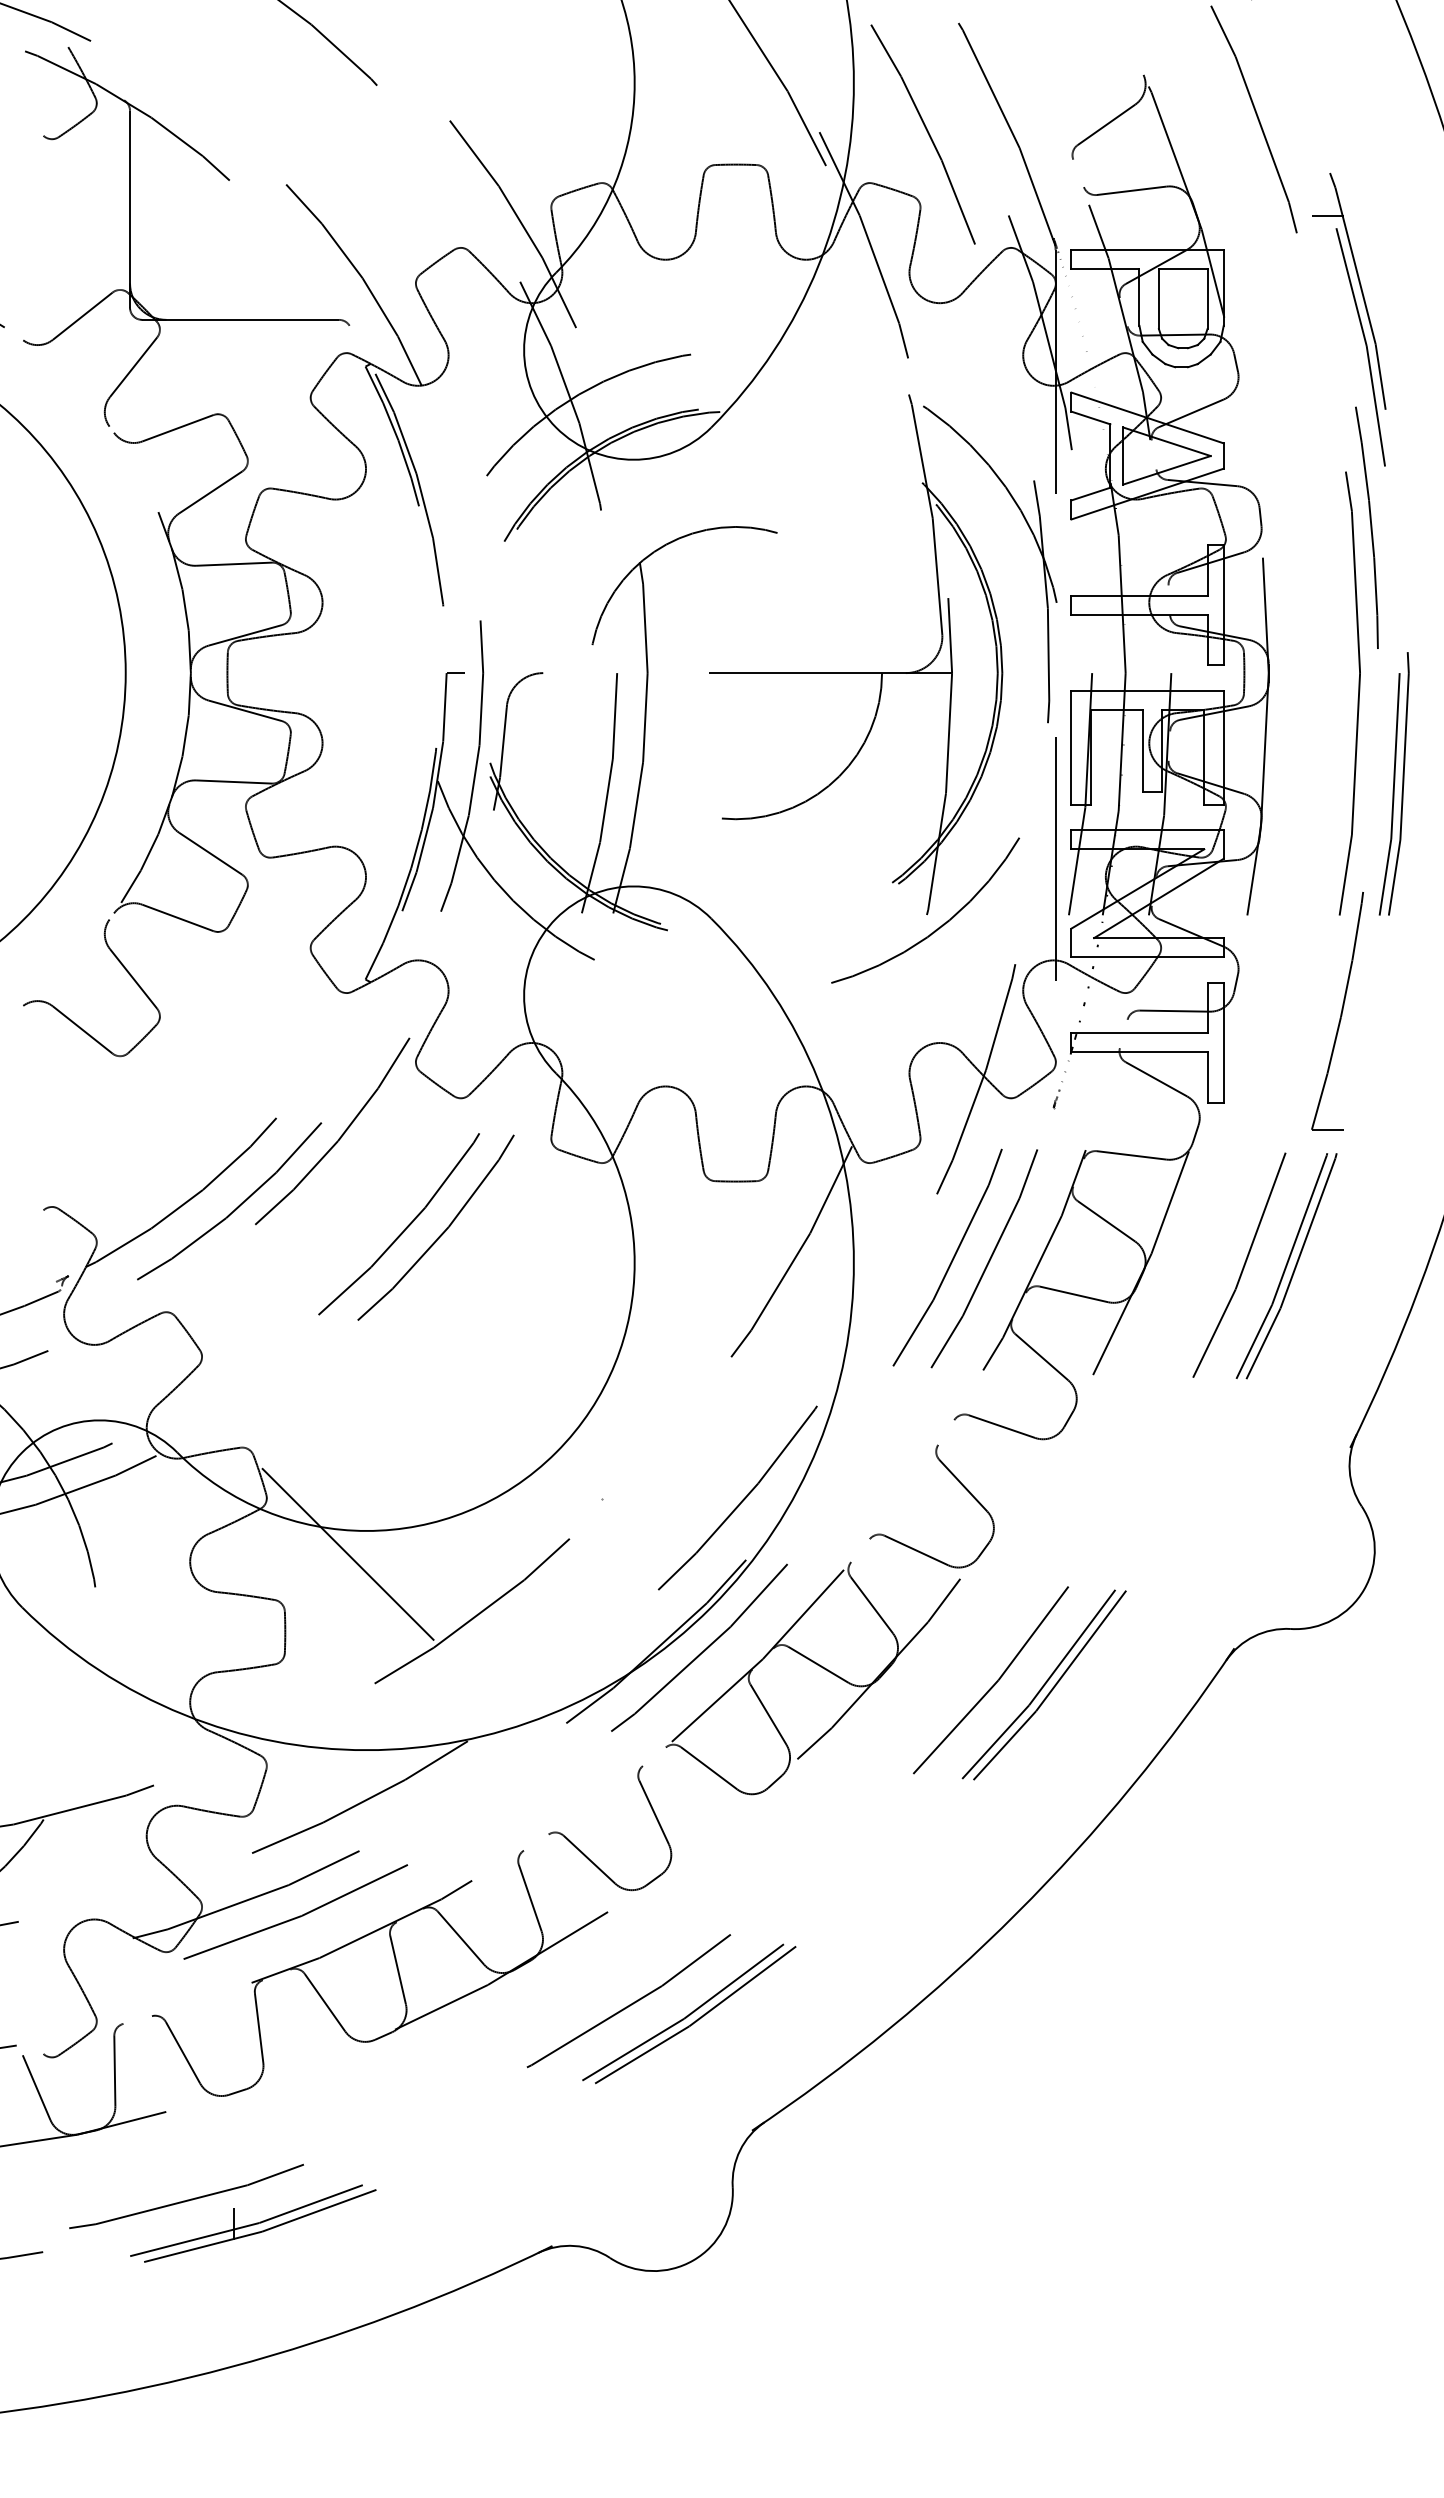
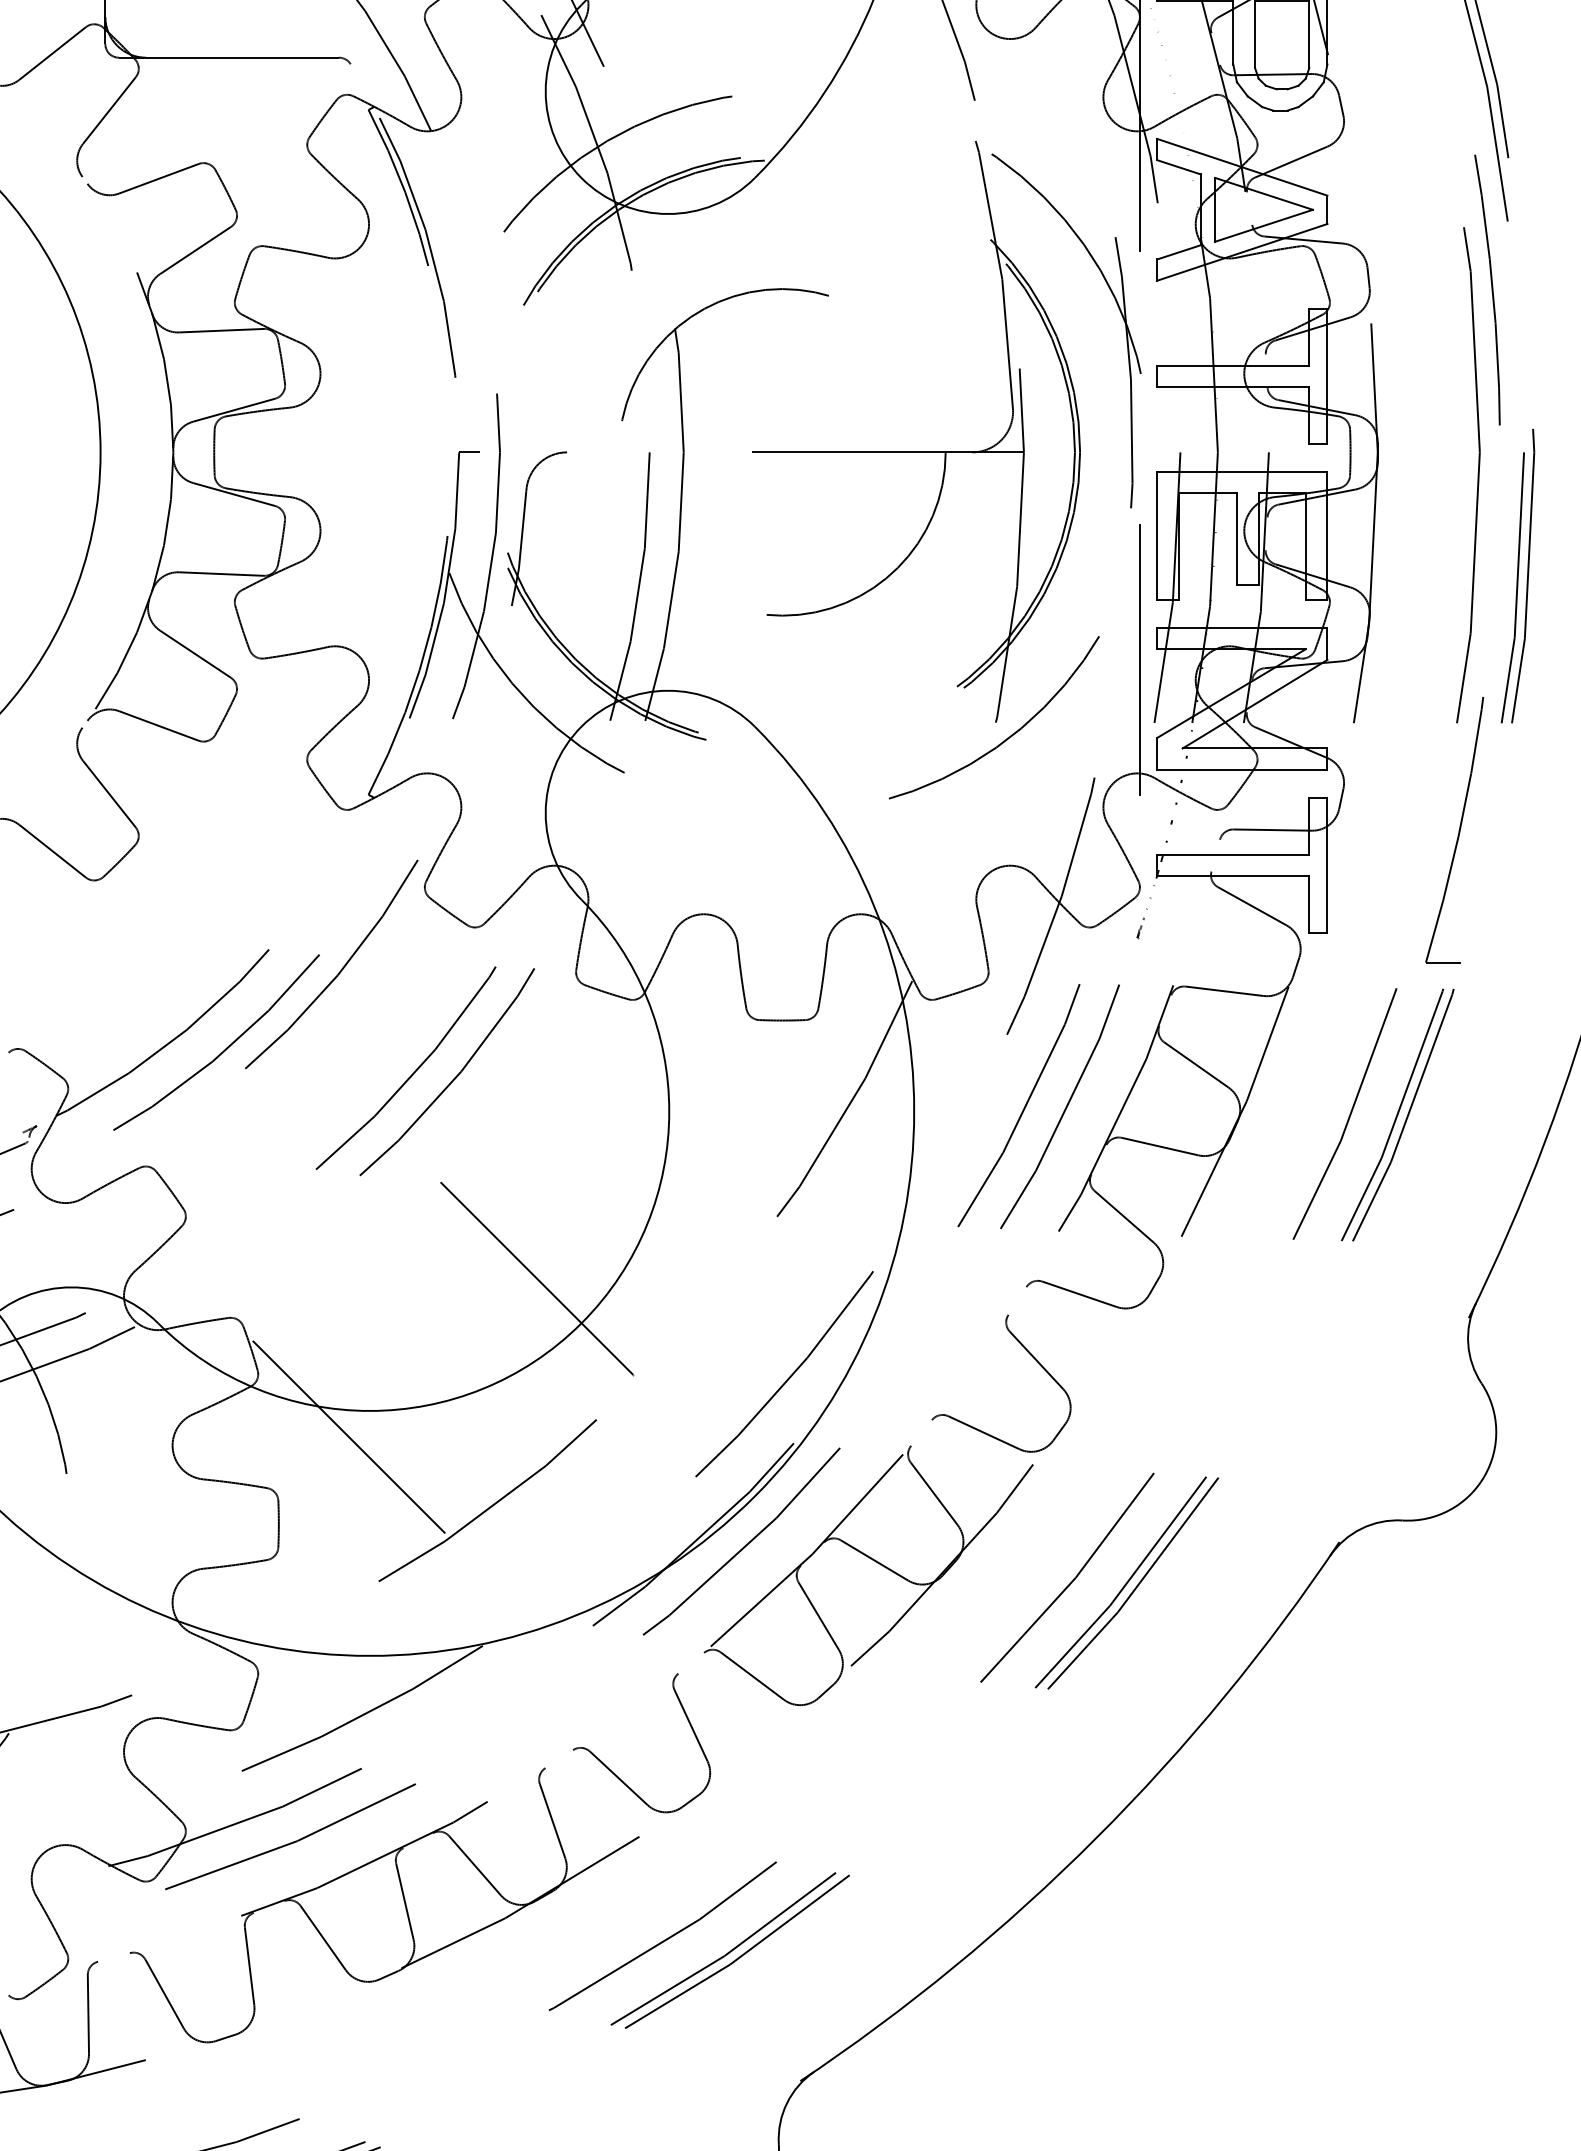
line: (506, 1402) -> (526, 1267), added

